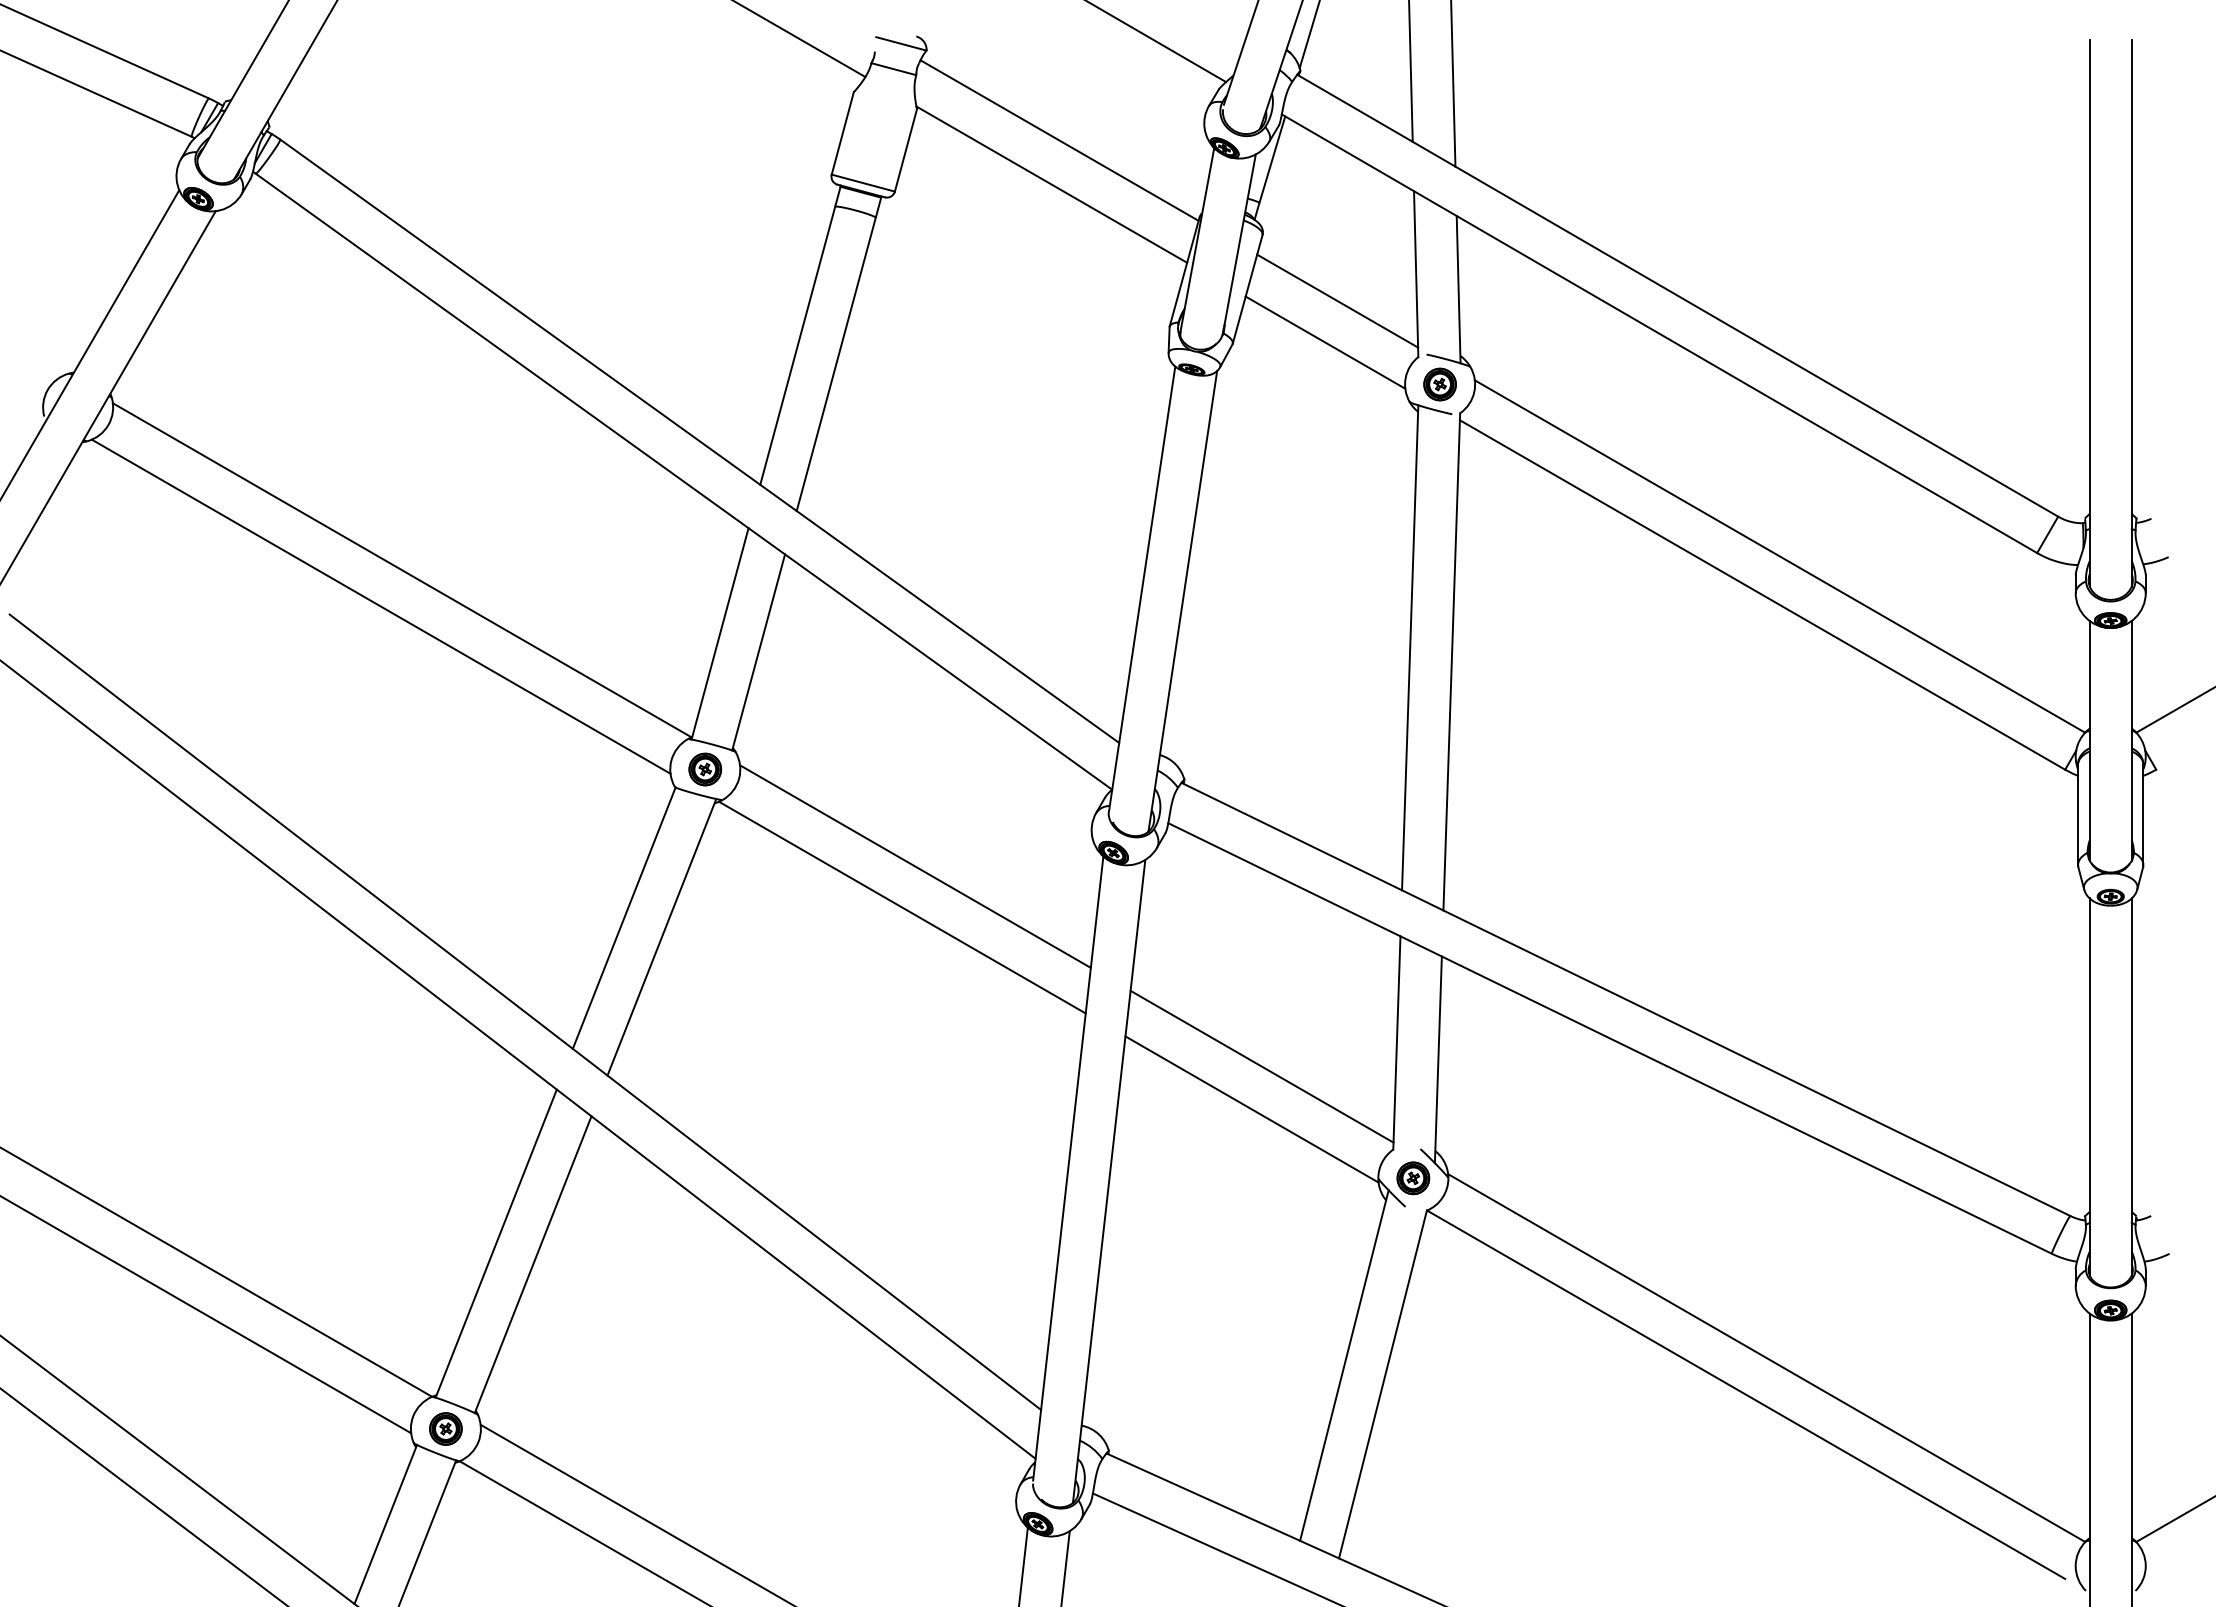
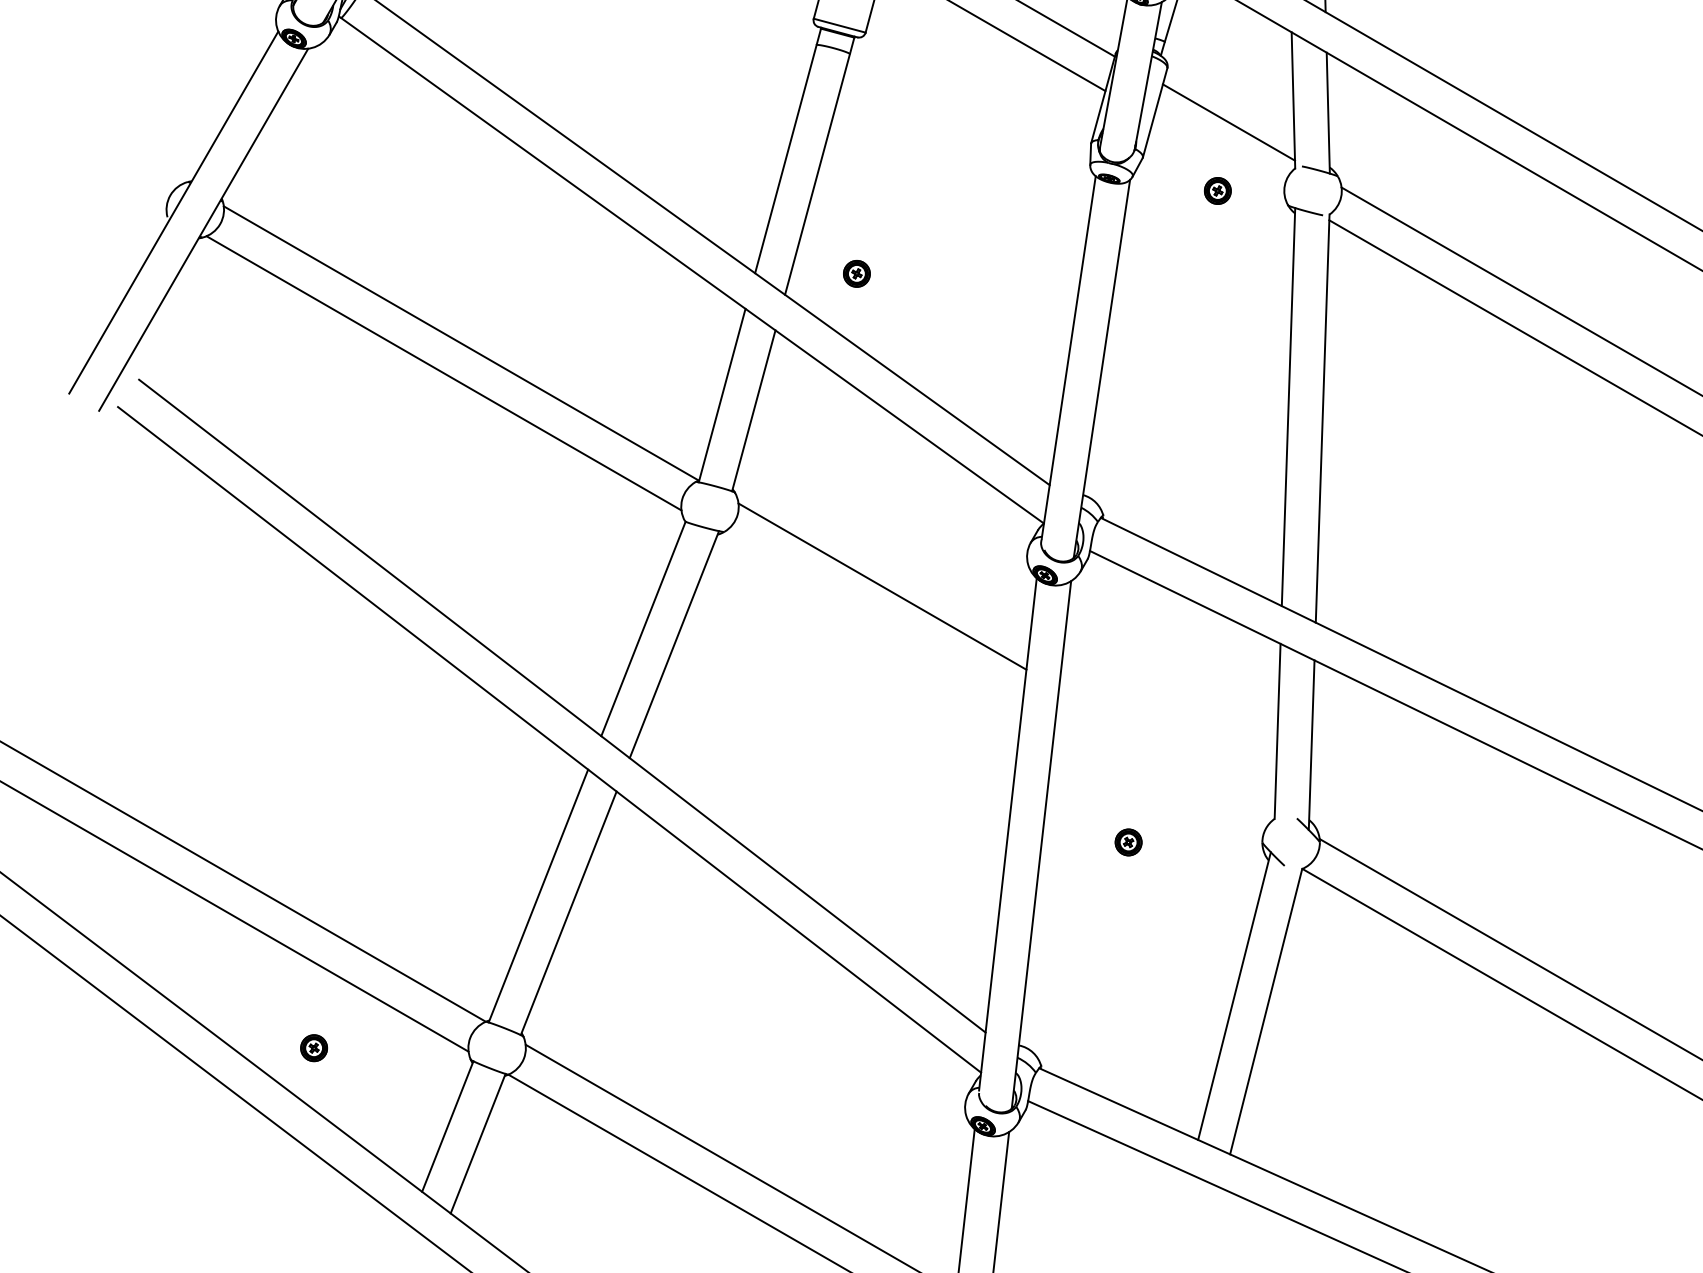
line: (1325, 342) -> (1219, 156), removed
part: (1439, 384) -> (1217, 190), moved
part: (705, 769) -> (857, 273), moved
line: (902, 907) -> (871, 620), removed
line: (1261, 1066) -> (1166, 750), removed
line: (1251, 1109) -> (1158, 785), removed
part: (1413, 1178) -> (1128, 842), moved
part: (445, 1428) -> (313, 1047), moved

